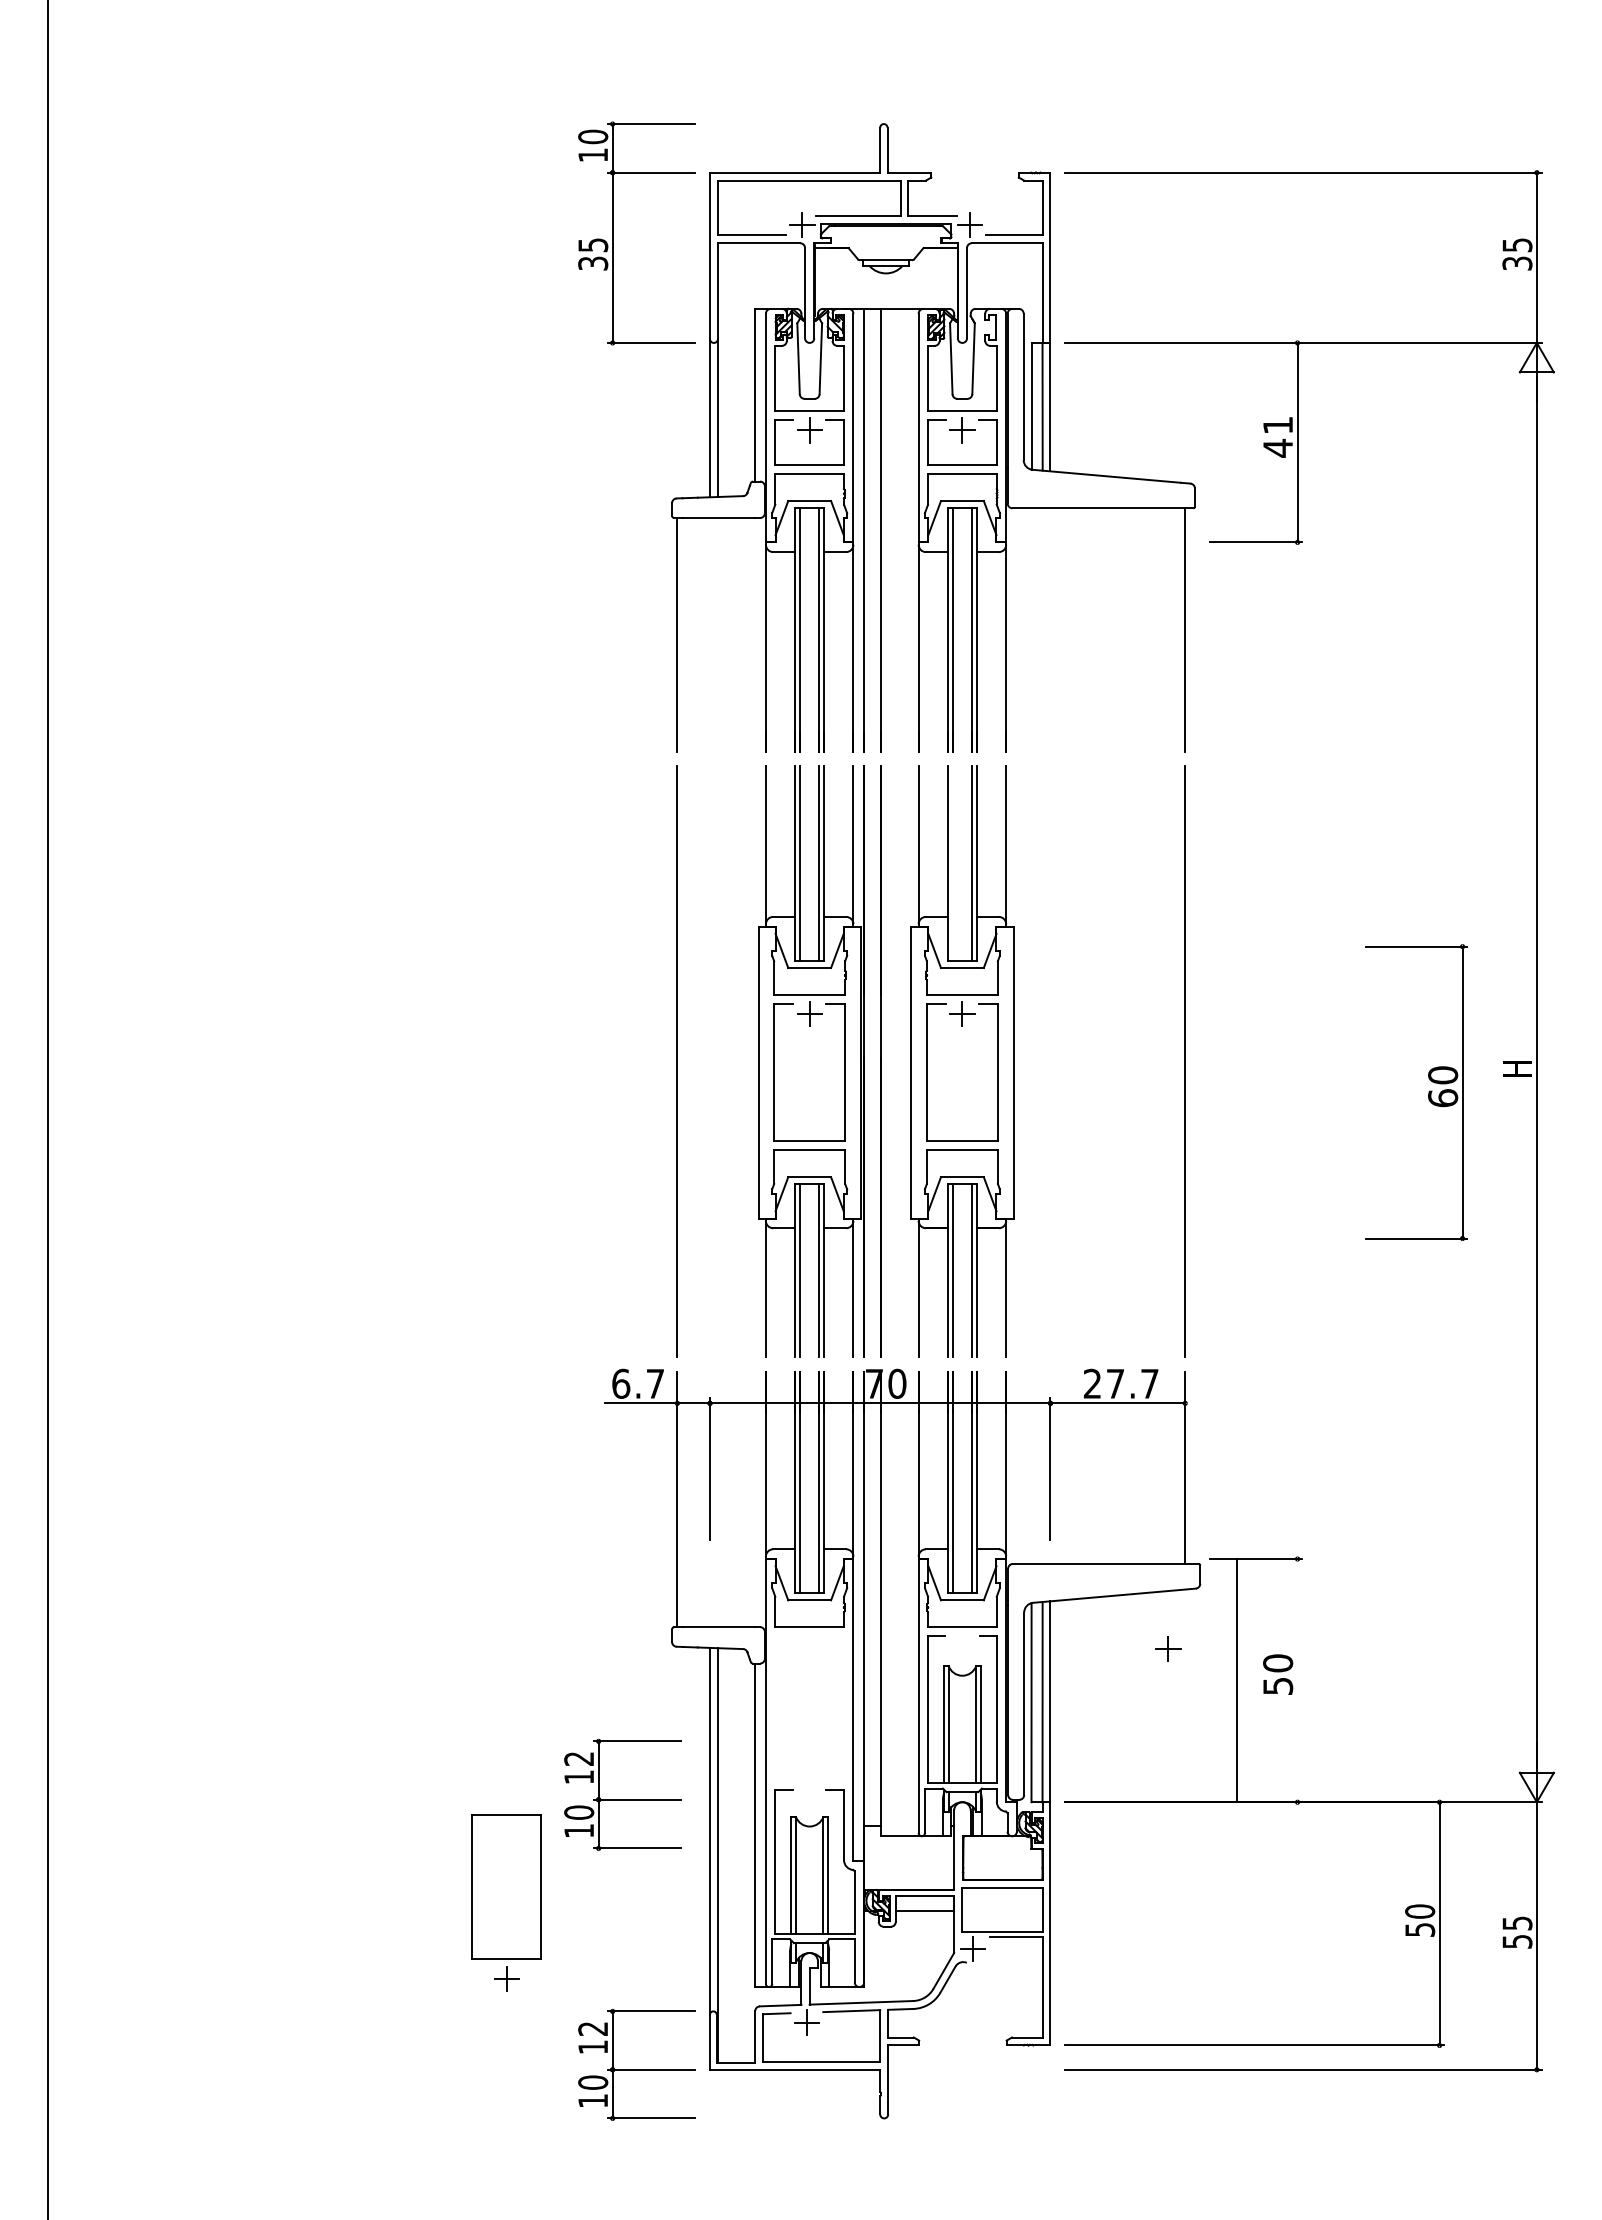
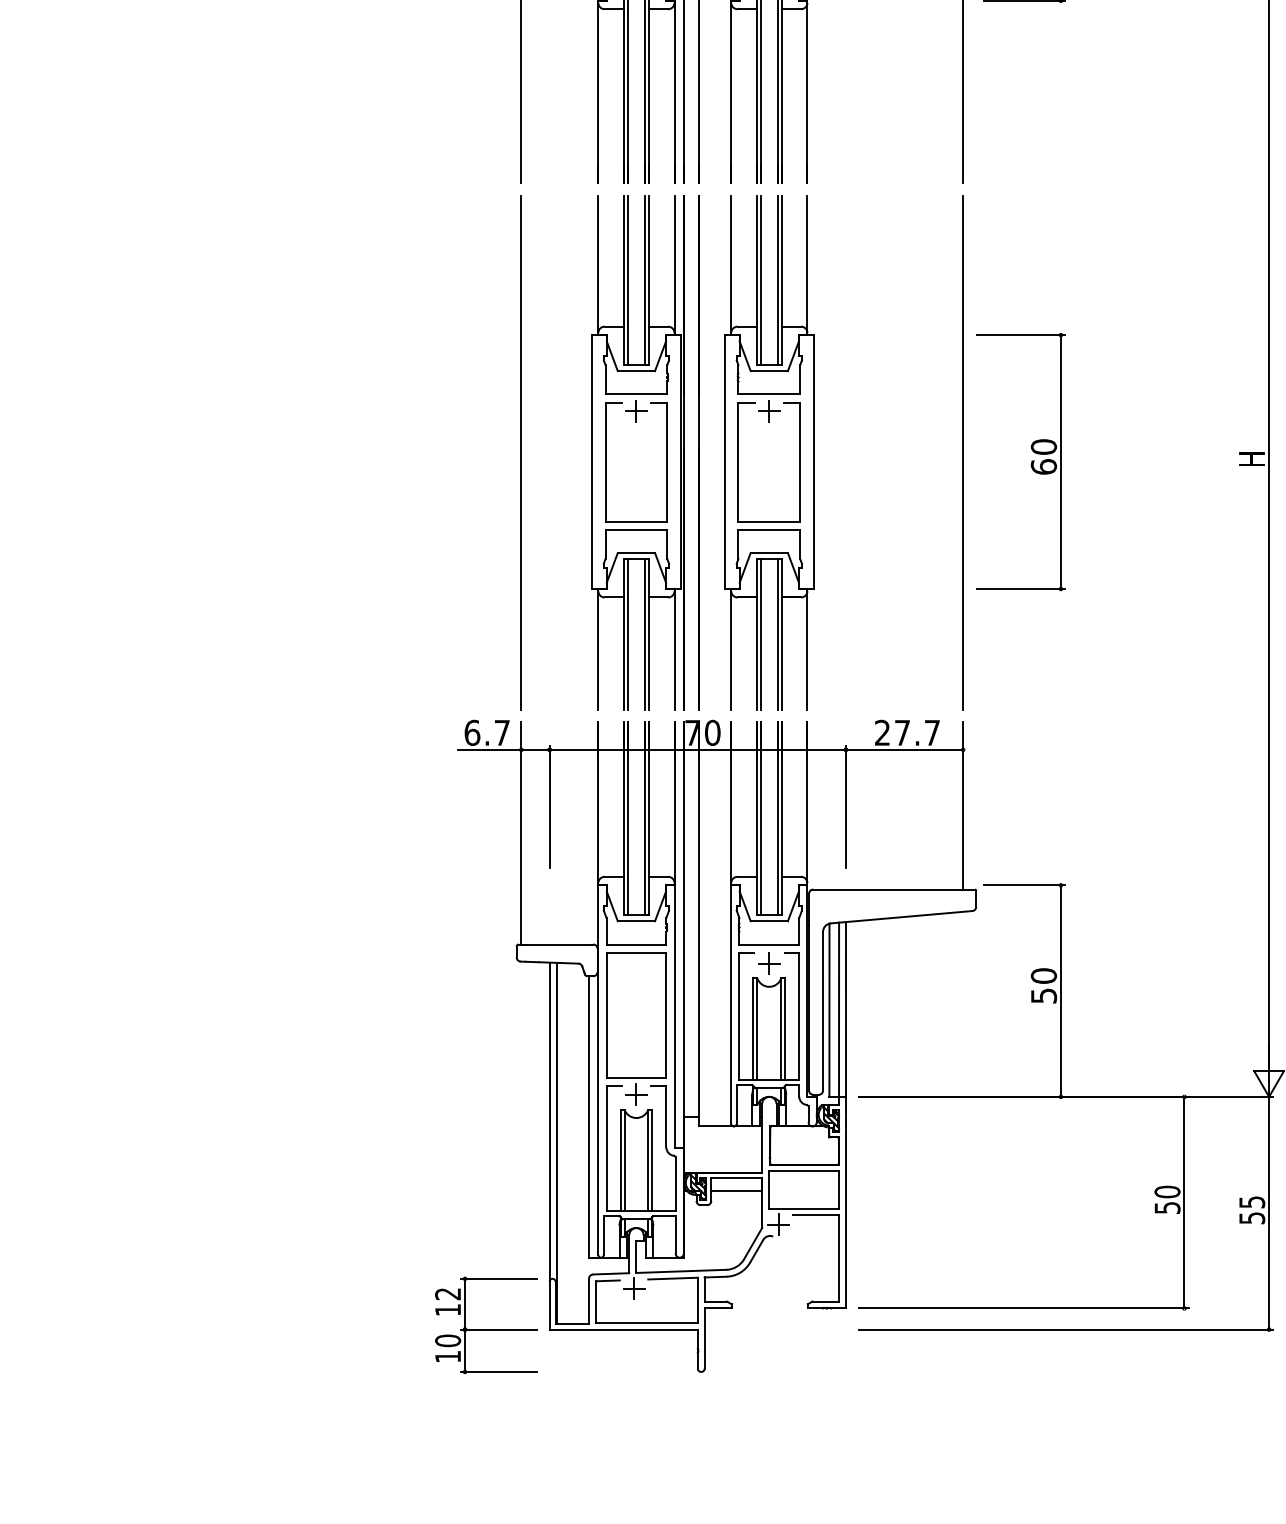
line: (952, 863) -> (760, 280), added
part: (1428, 1092) -> (1031, 462), moved
part: (1168, 1648) -> (769, 963), moved
line: (1236, 1680) -> (1060, 990), moved
part: (622, 1794) -> (473, 1090), removed
part: (506, 1902) -> (636, 1028), moved

